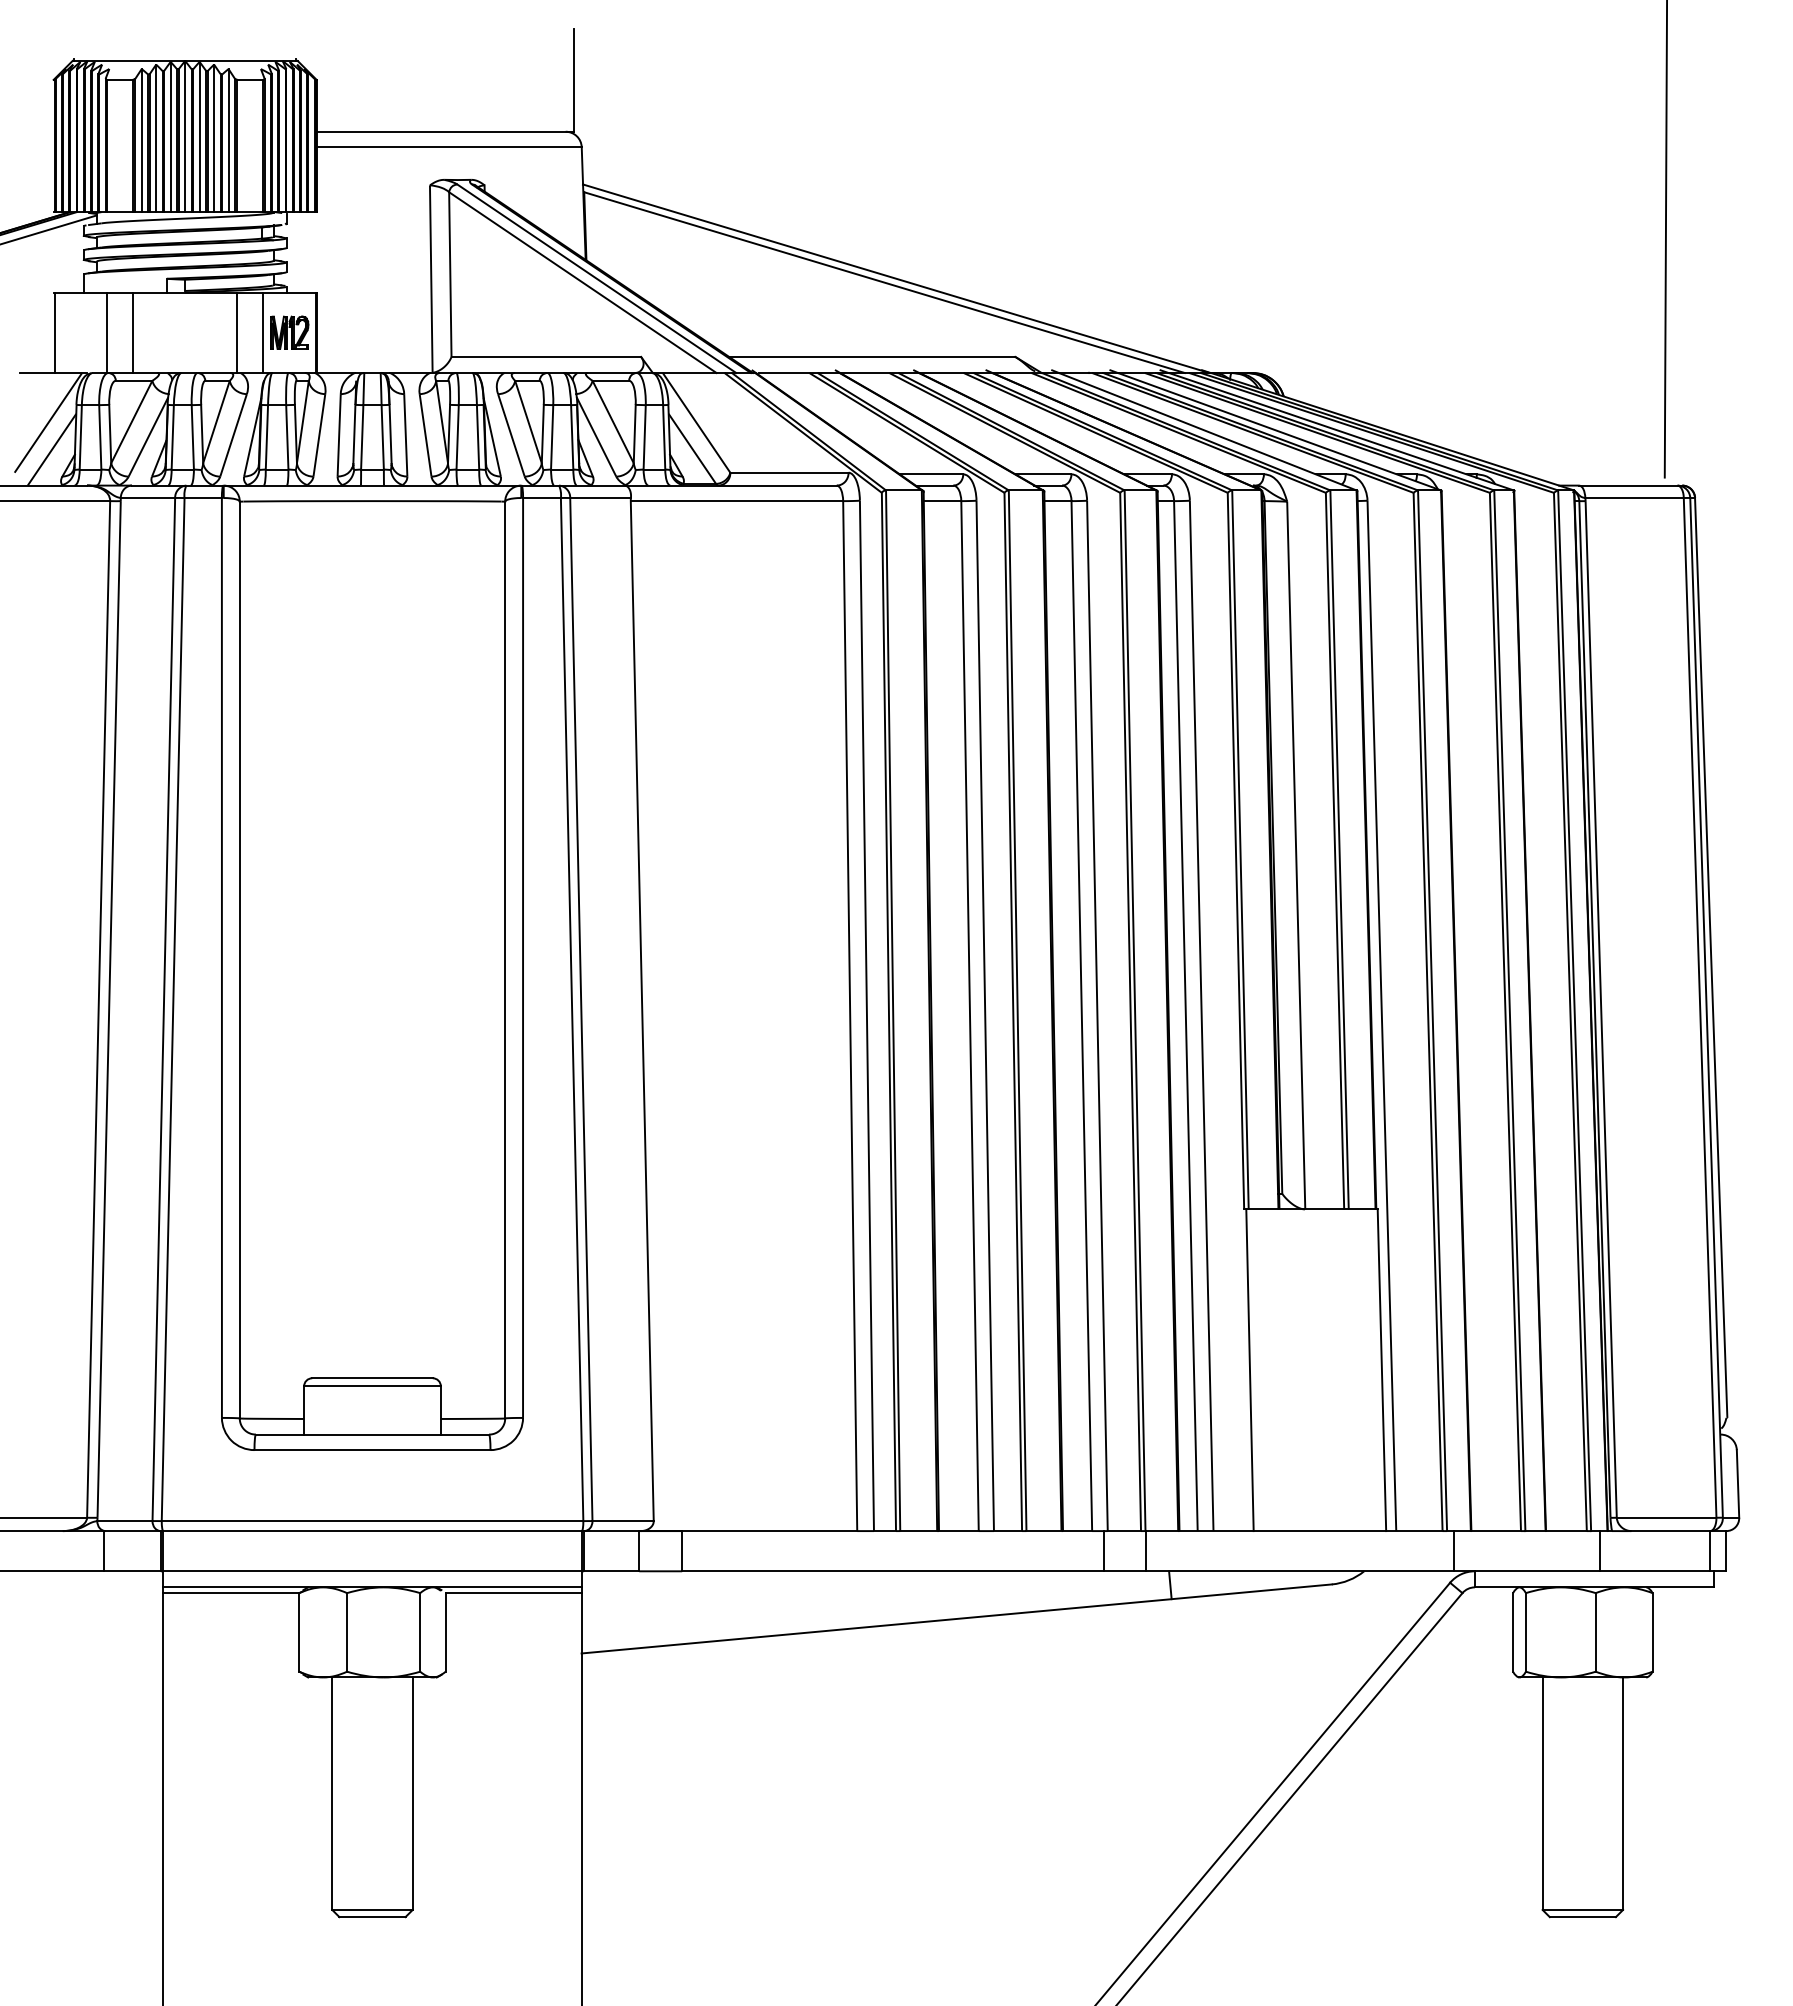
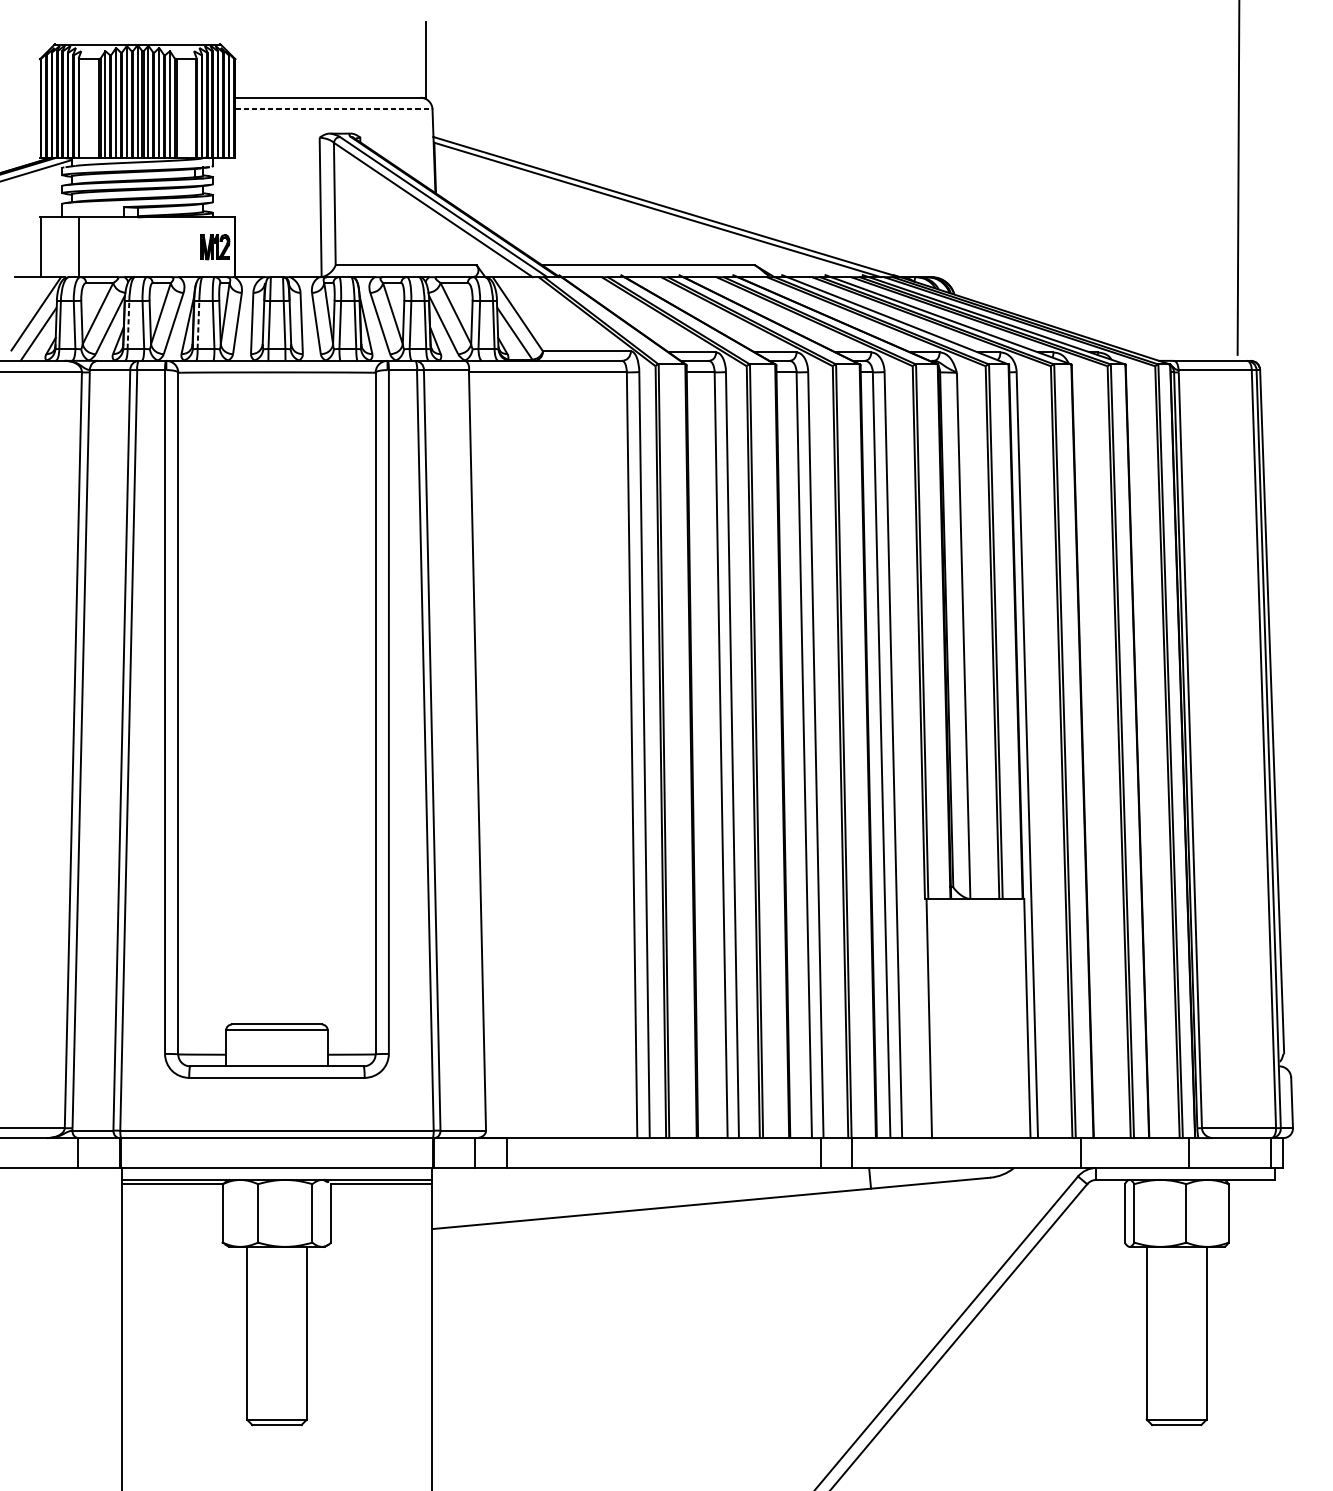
line: (449, 147) -> (334, 109), solid -> dashed
line: (132, 332) -> (98, 247), removed
line: (237, 332) -> (176, 247), removed
line: (263, 332) -> (195, 247), removed
line: (172, 436) -> (128, 324), solid -> dashed
line: (266, 436) -> (198, 324), solid -> dashed

